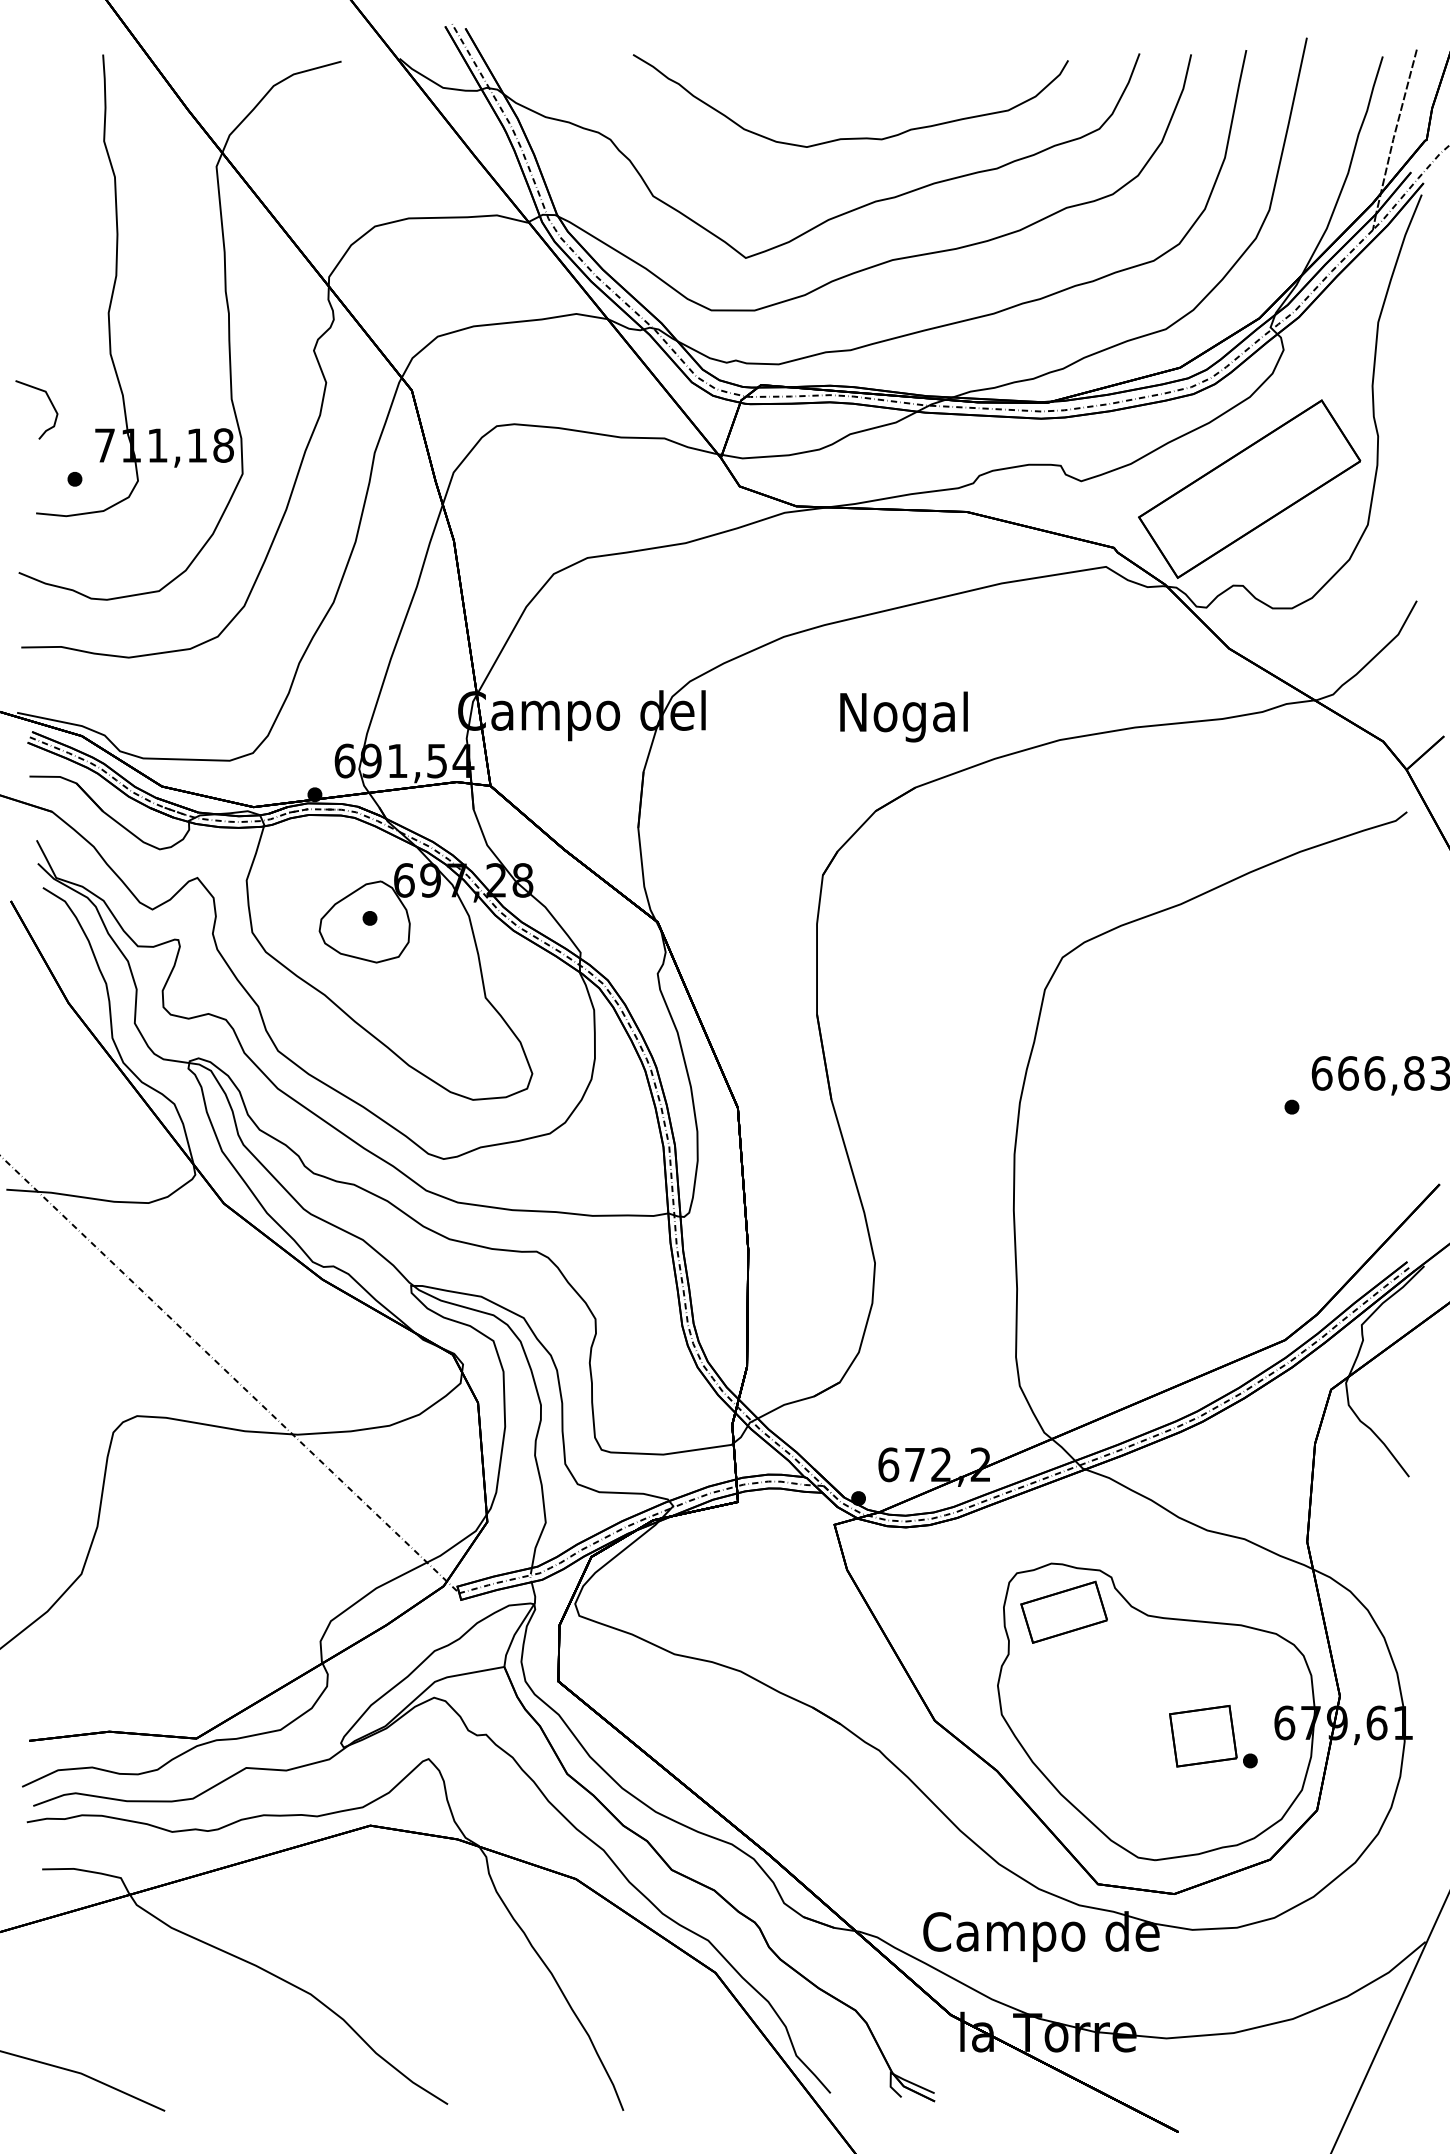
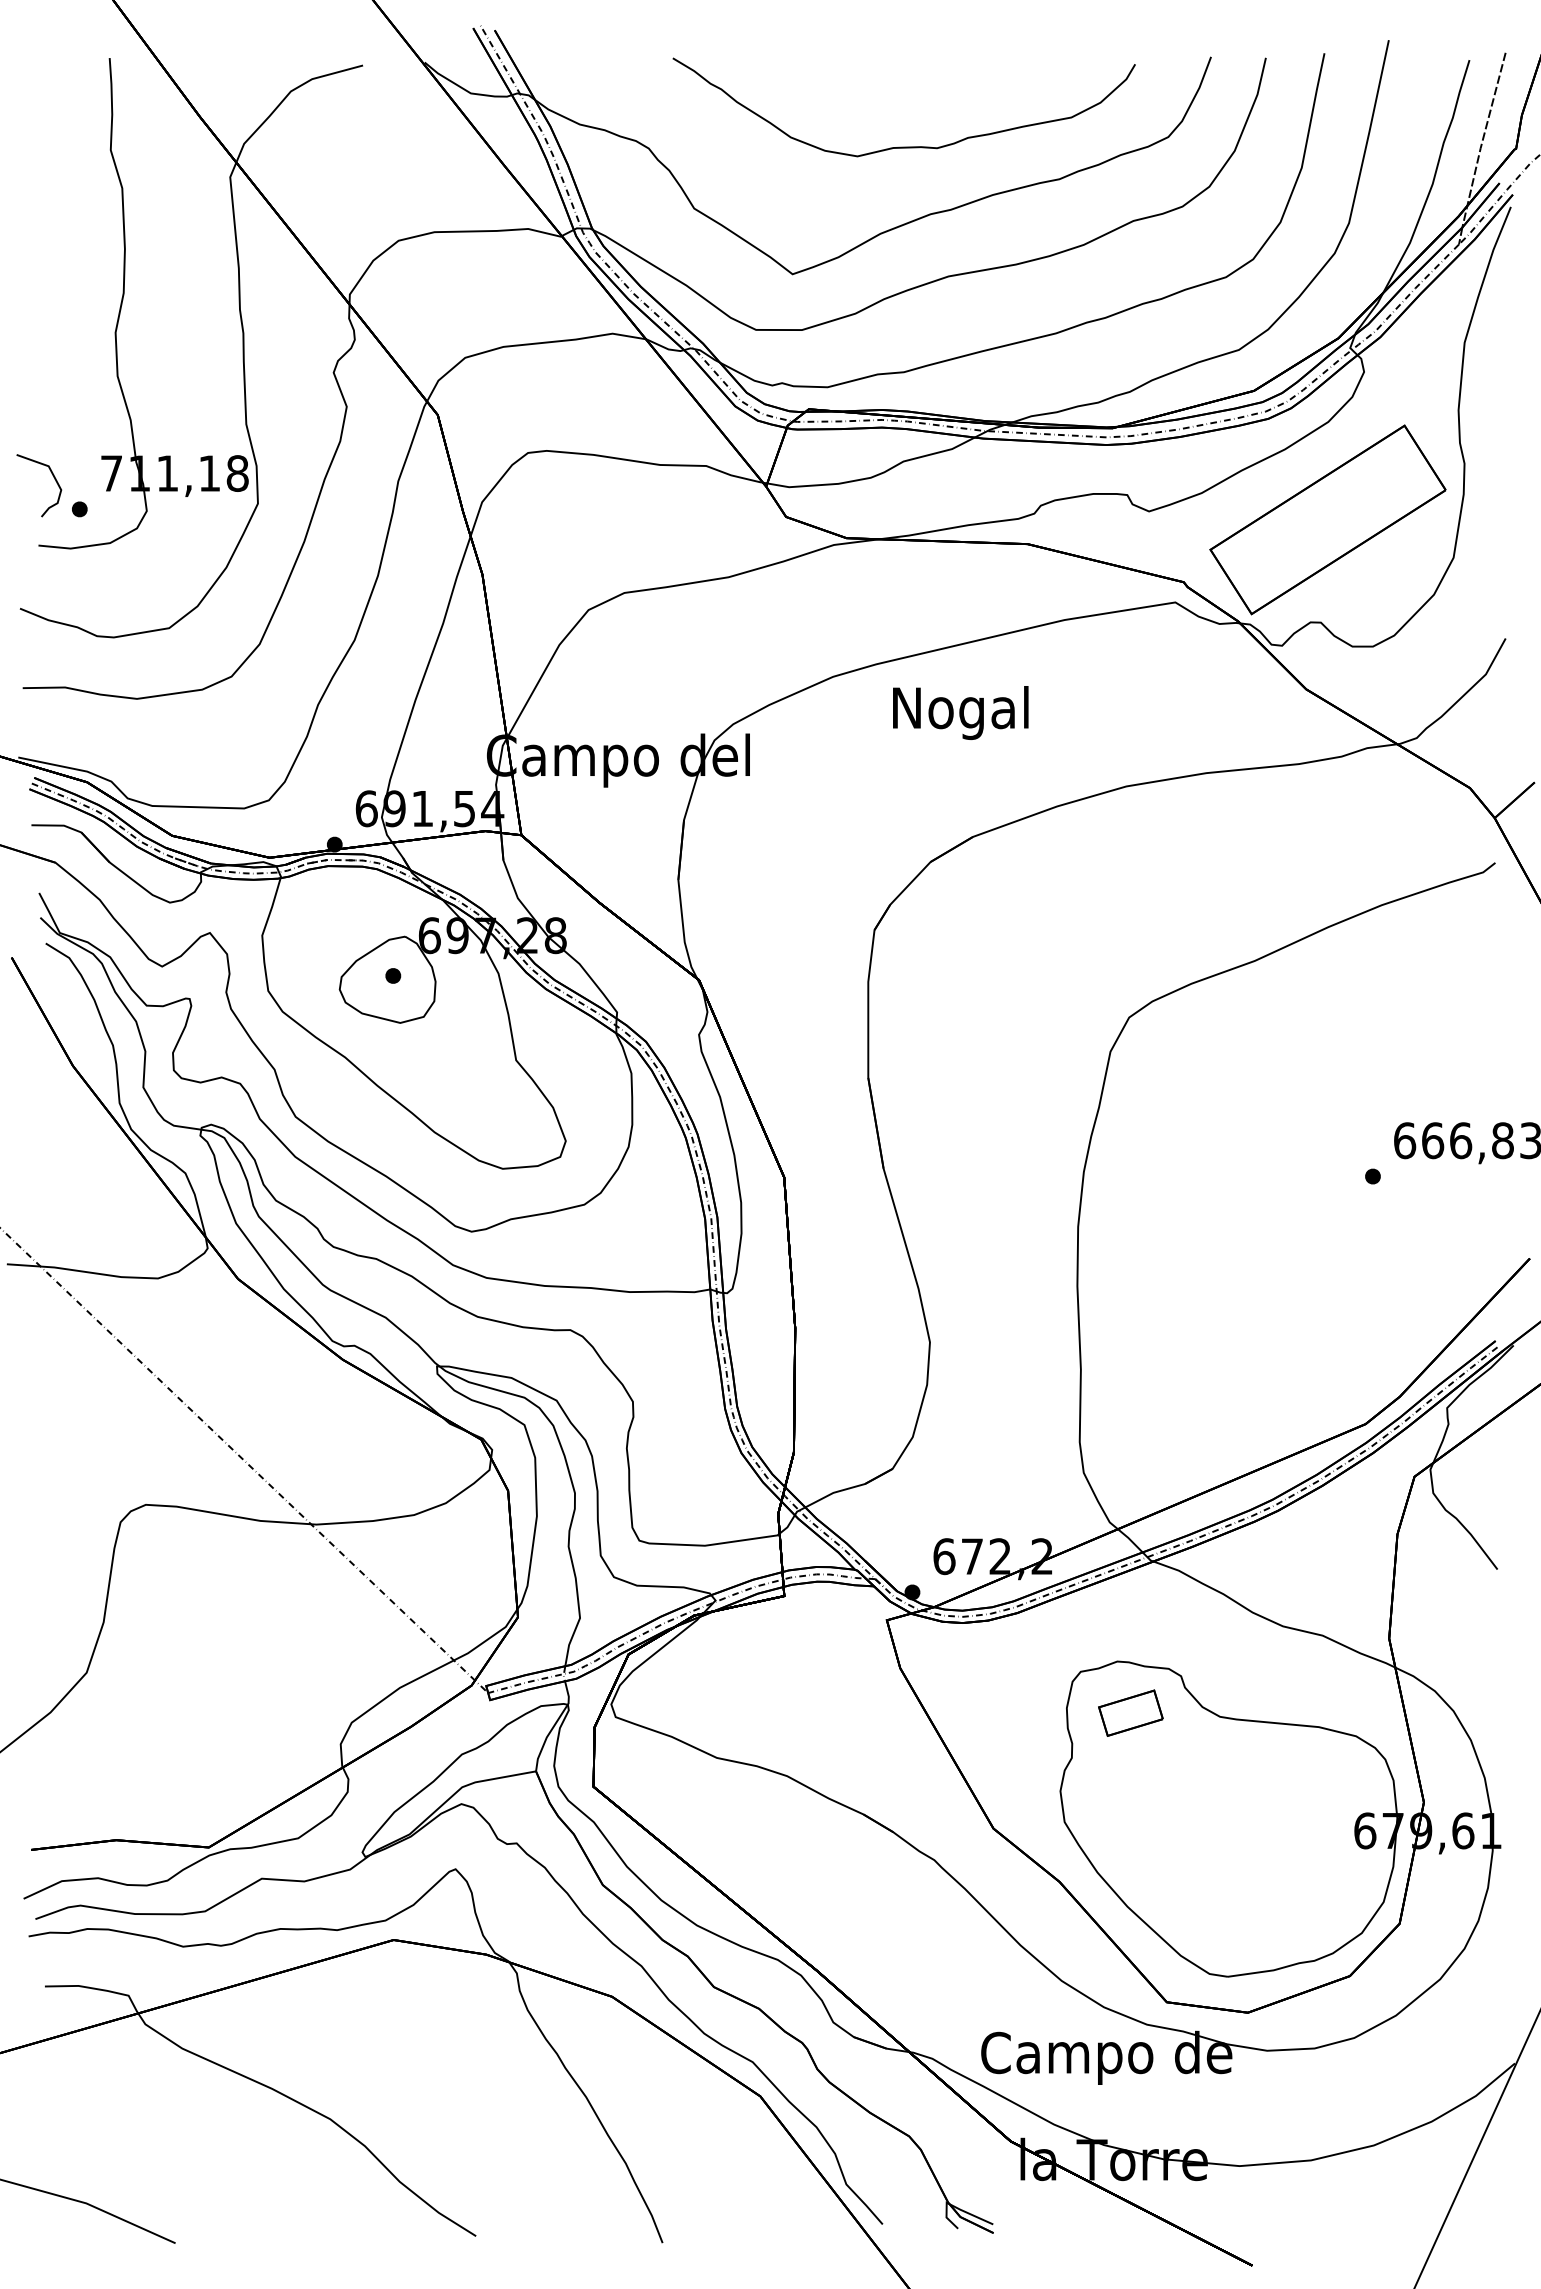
curve: (50, 402) -> (53, 477), moved
text: (903, 716) -> (960, 712), moved
part: (1063, 1611) -> (1130, 1712), size x0.7
part: (1213, 1736) -> (1289, 1845), removed

